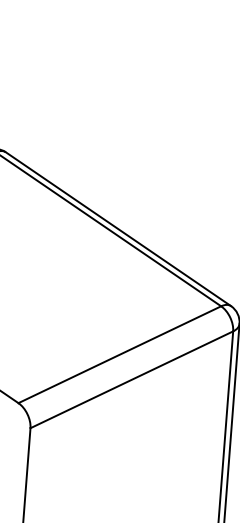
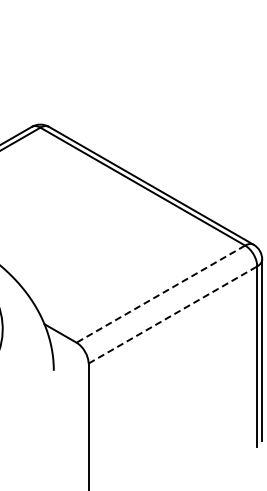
line: (119, 355) -> (160, 294), solid -> dashed
line: (132, 379) -> (173, 314), solid -> dashed

